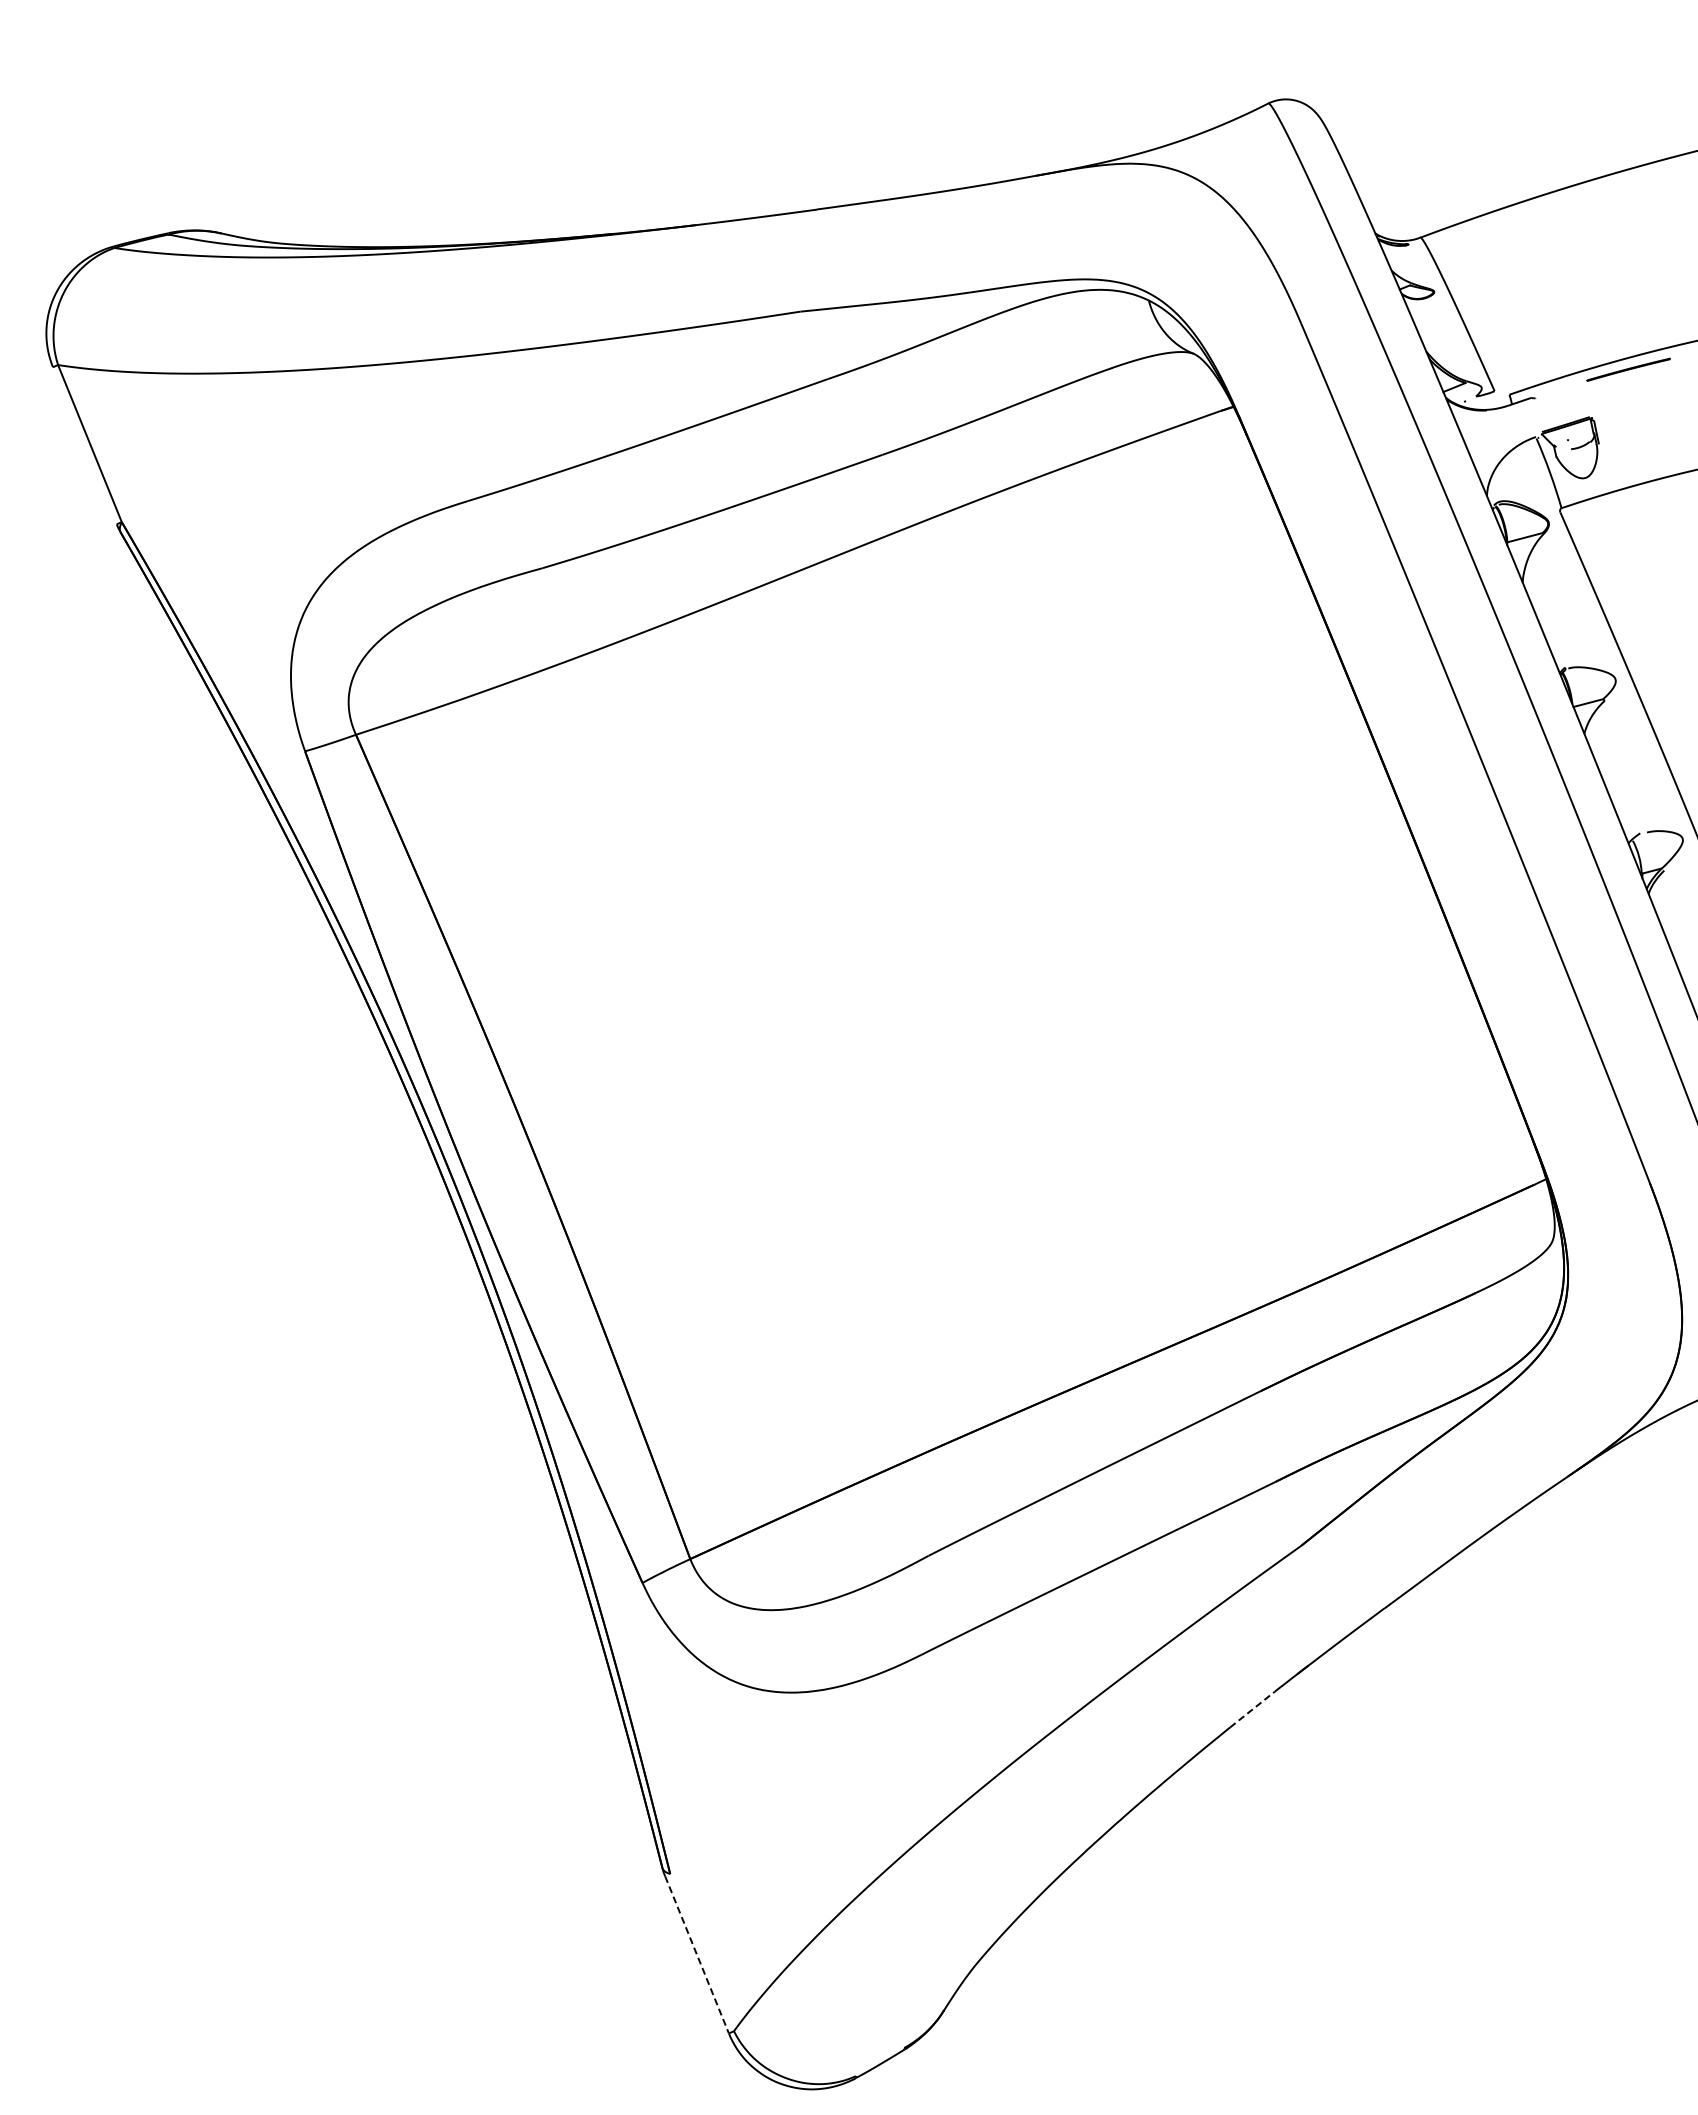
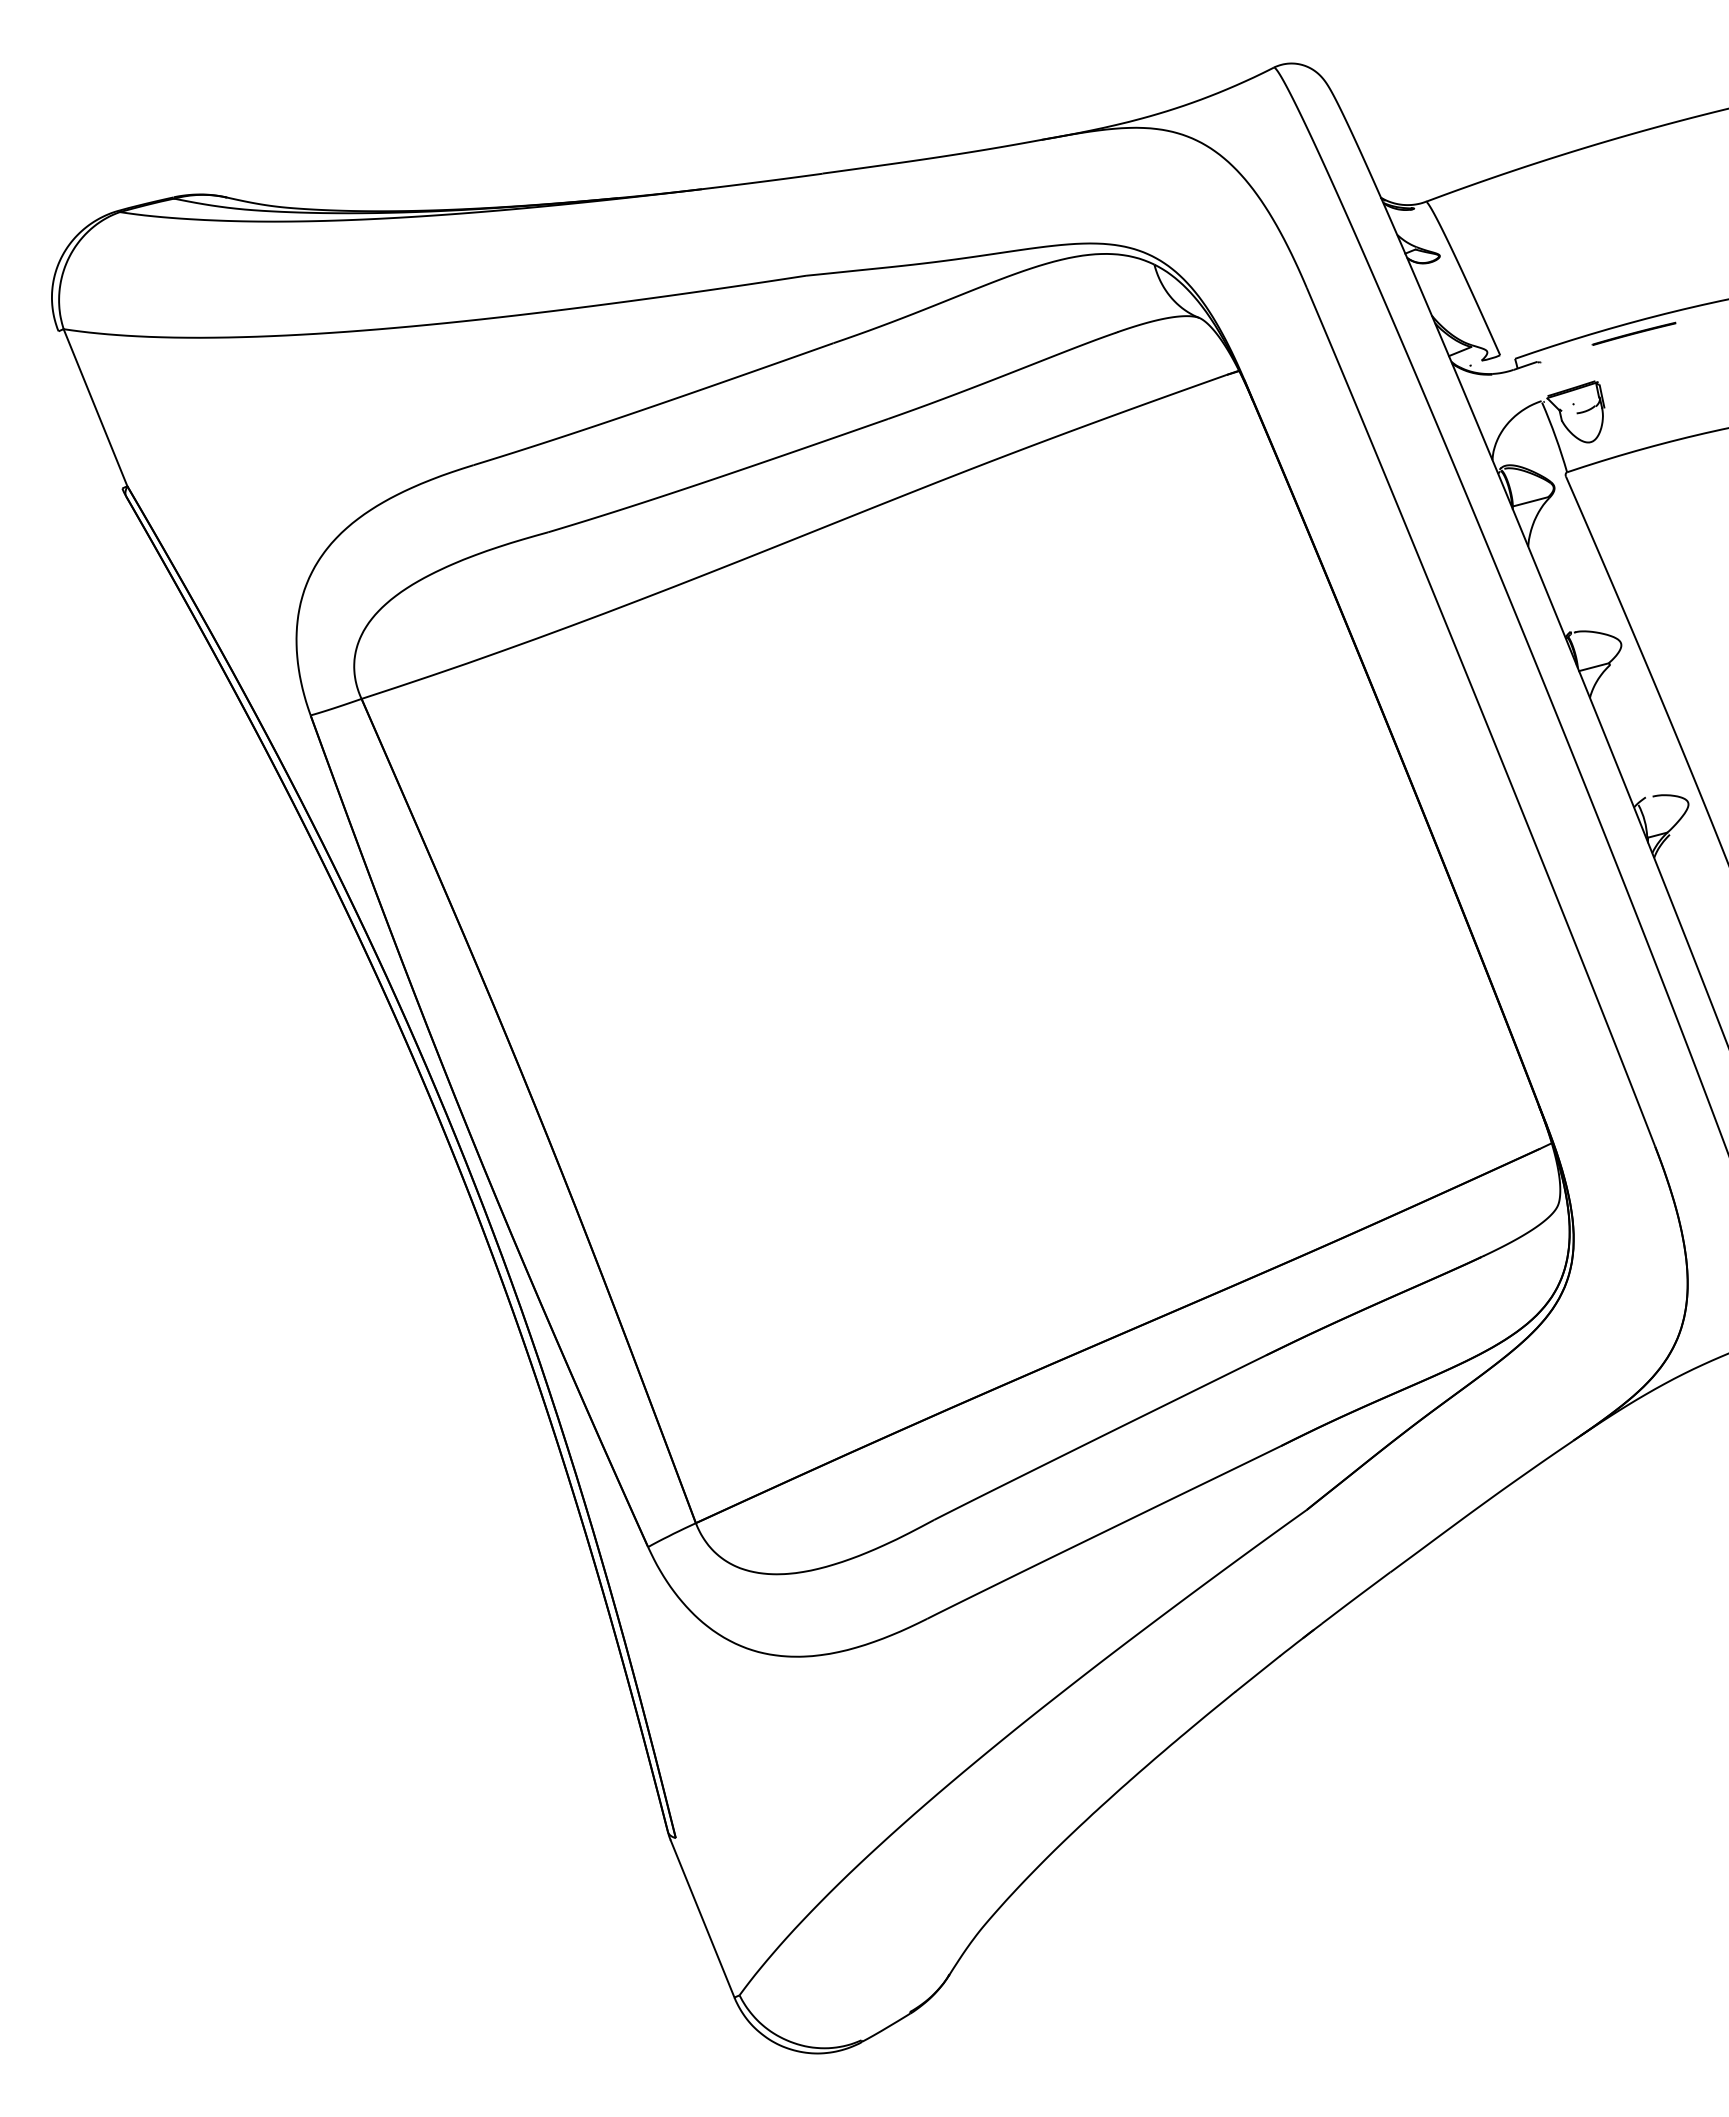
line: (1252, 1709) -> (1258, 1673), dashed -> solid
line: (696, 1954) -> (702, 1918), dashed -> solid

